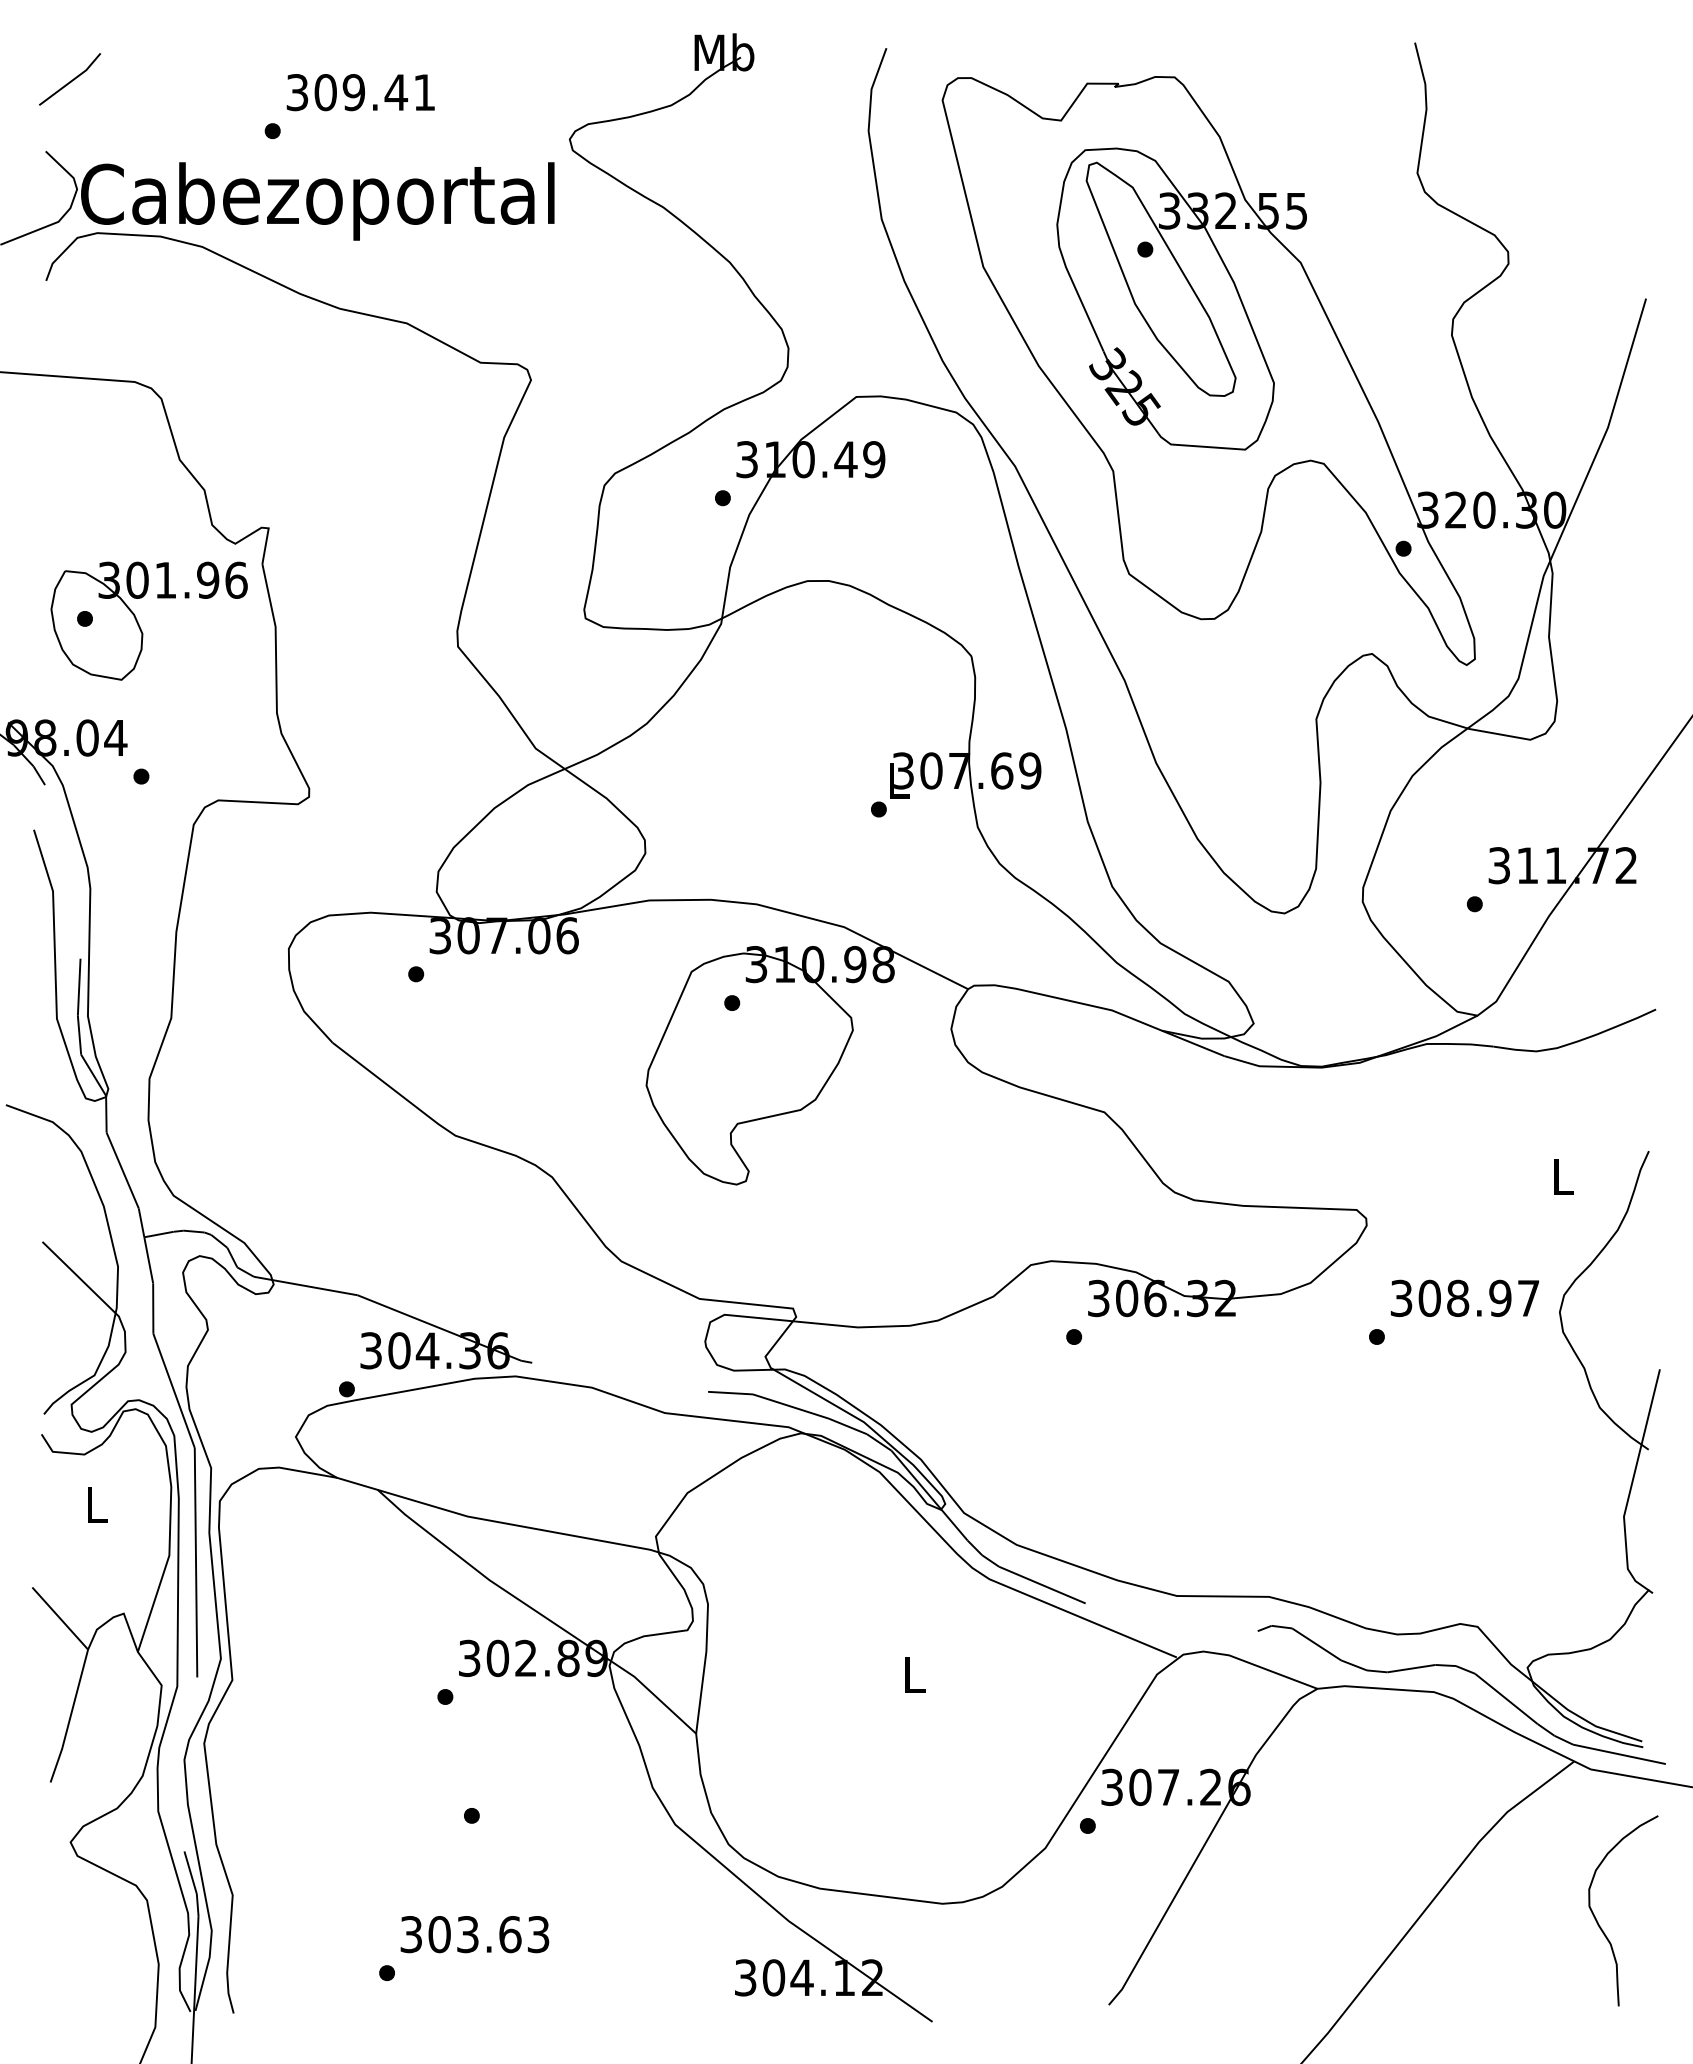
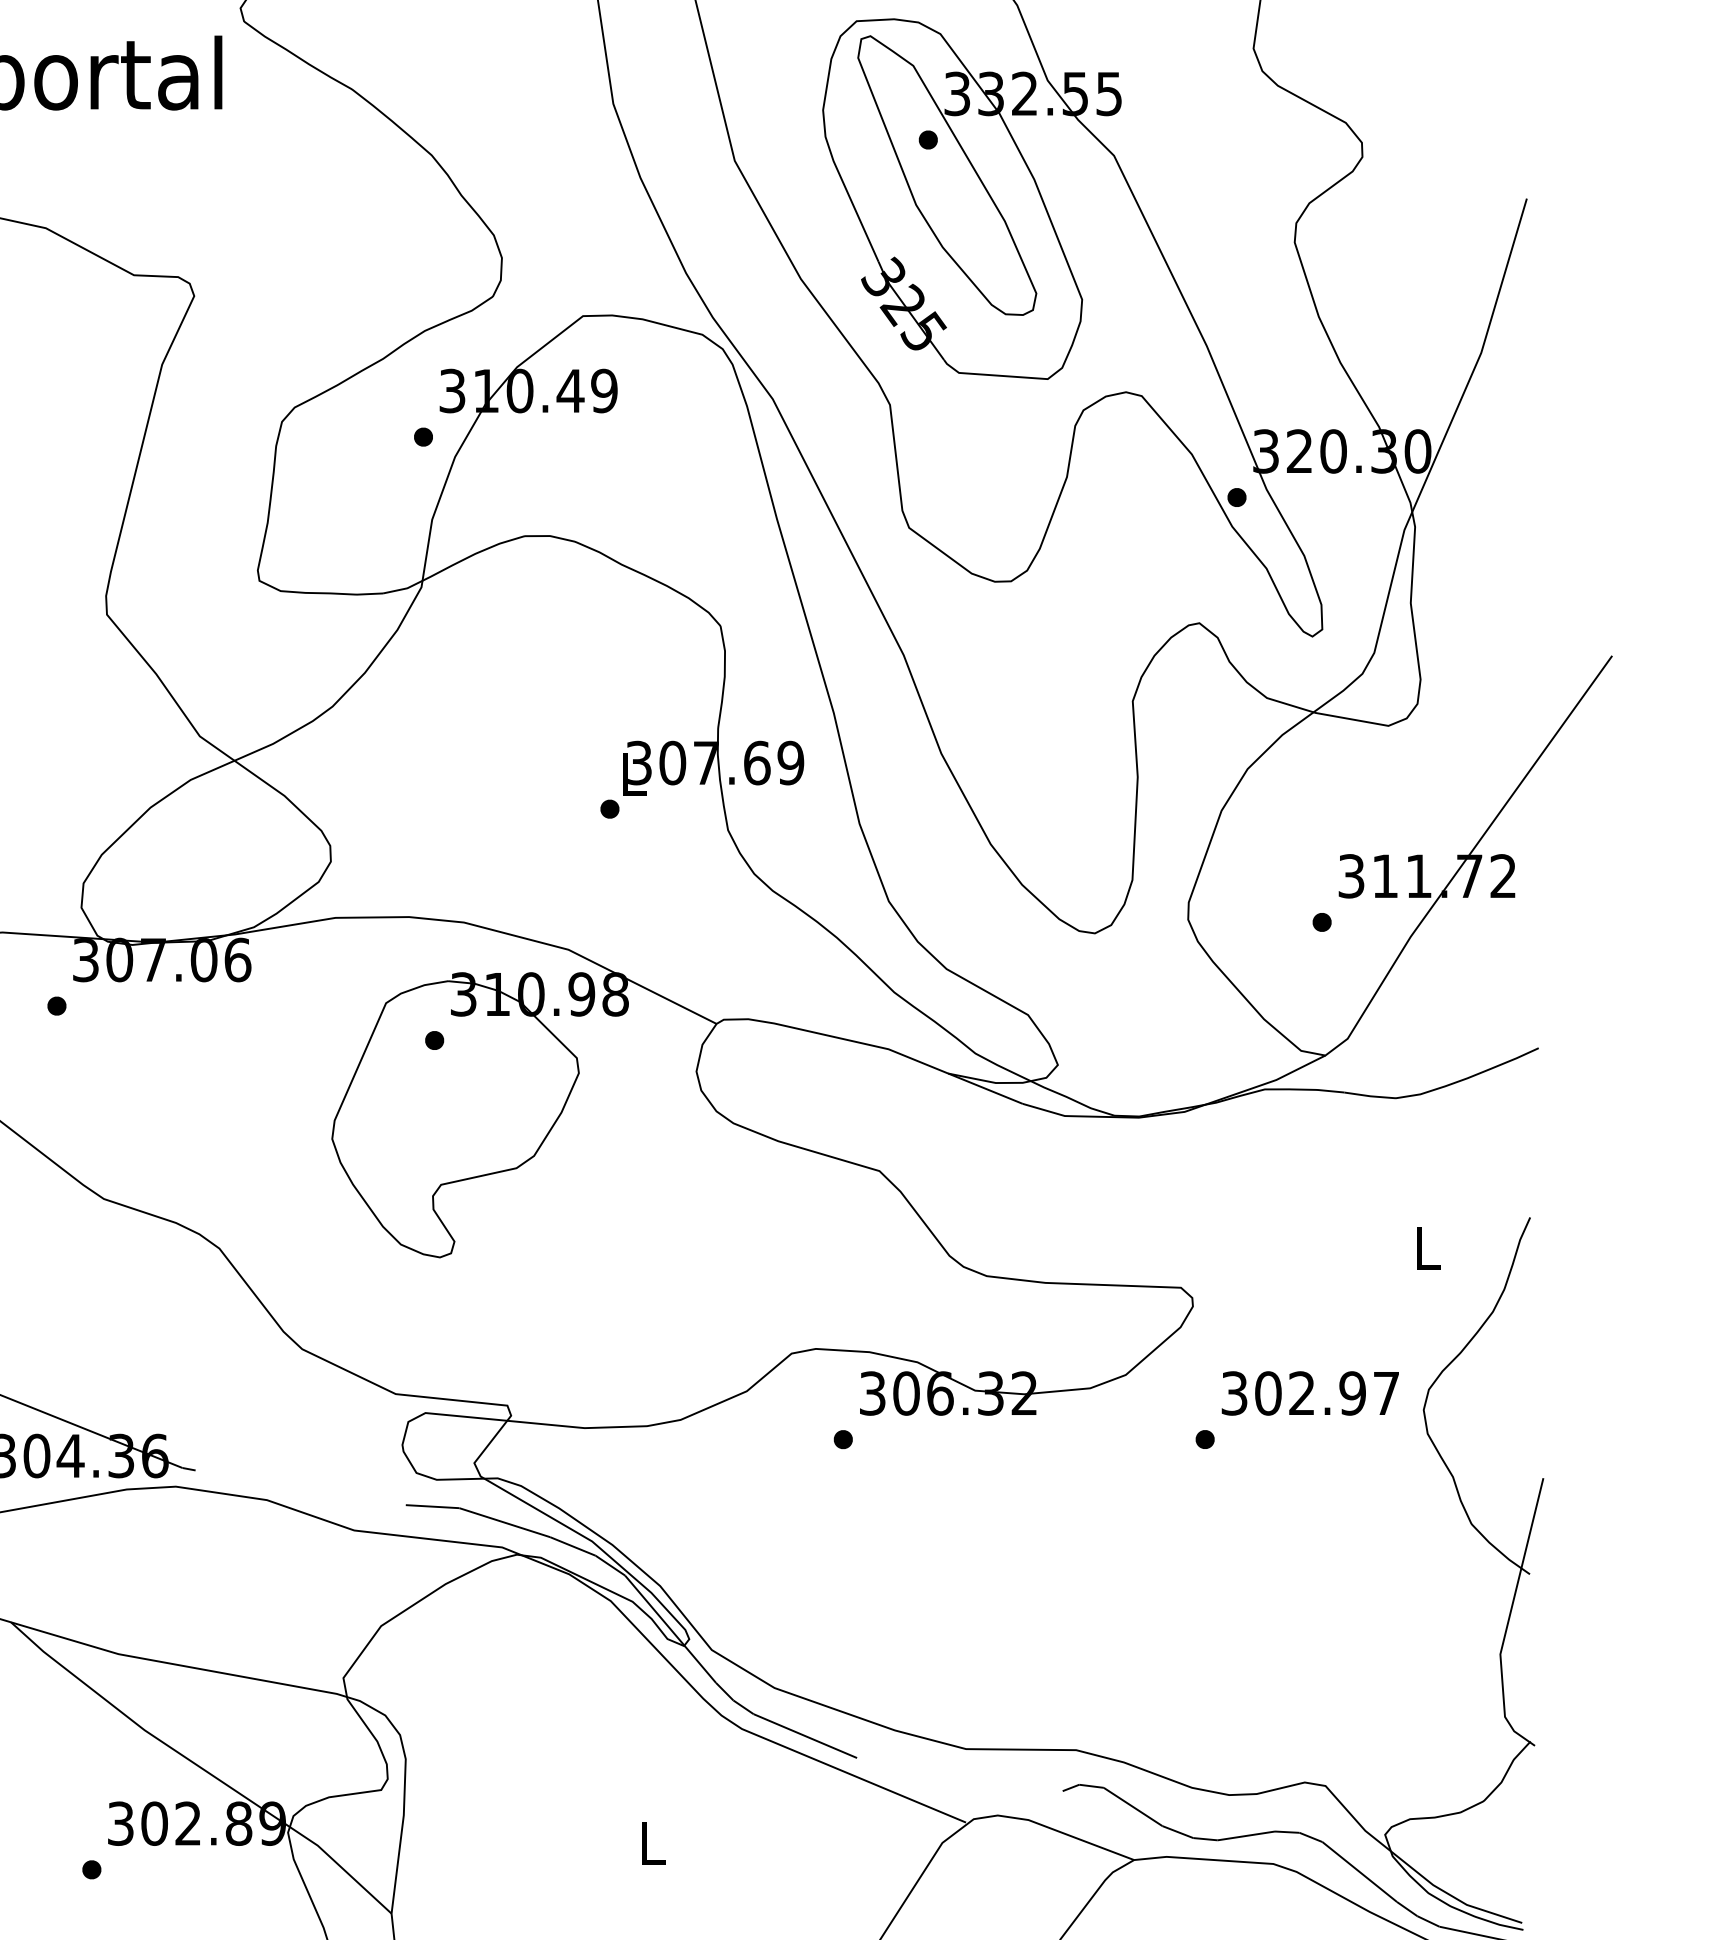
text: (1458, 1298) -> (1302, 1393), 308.97 -> 302.97

